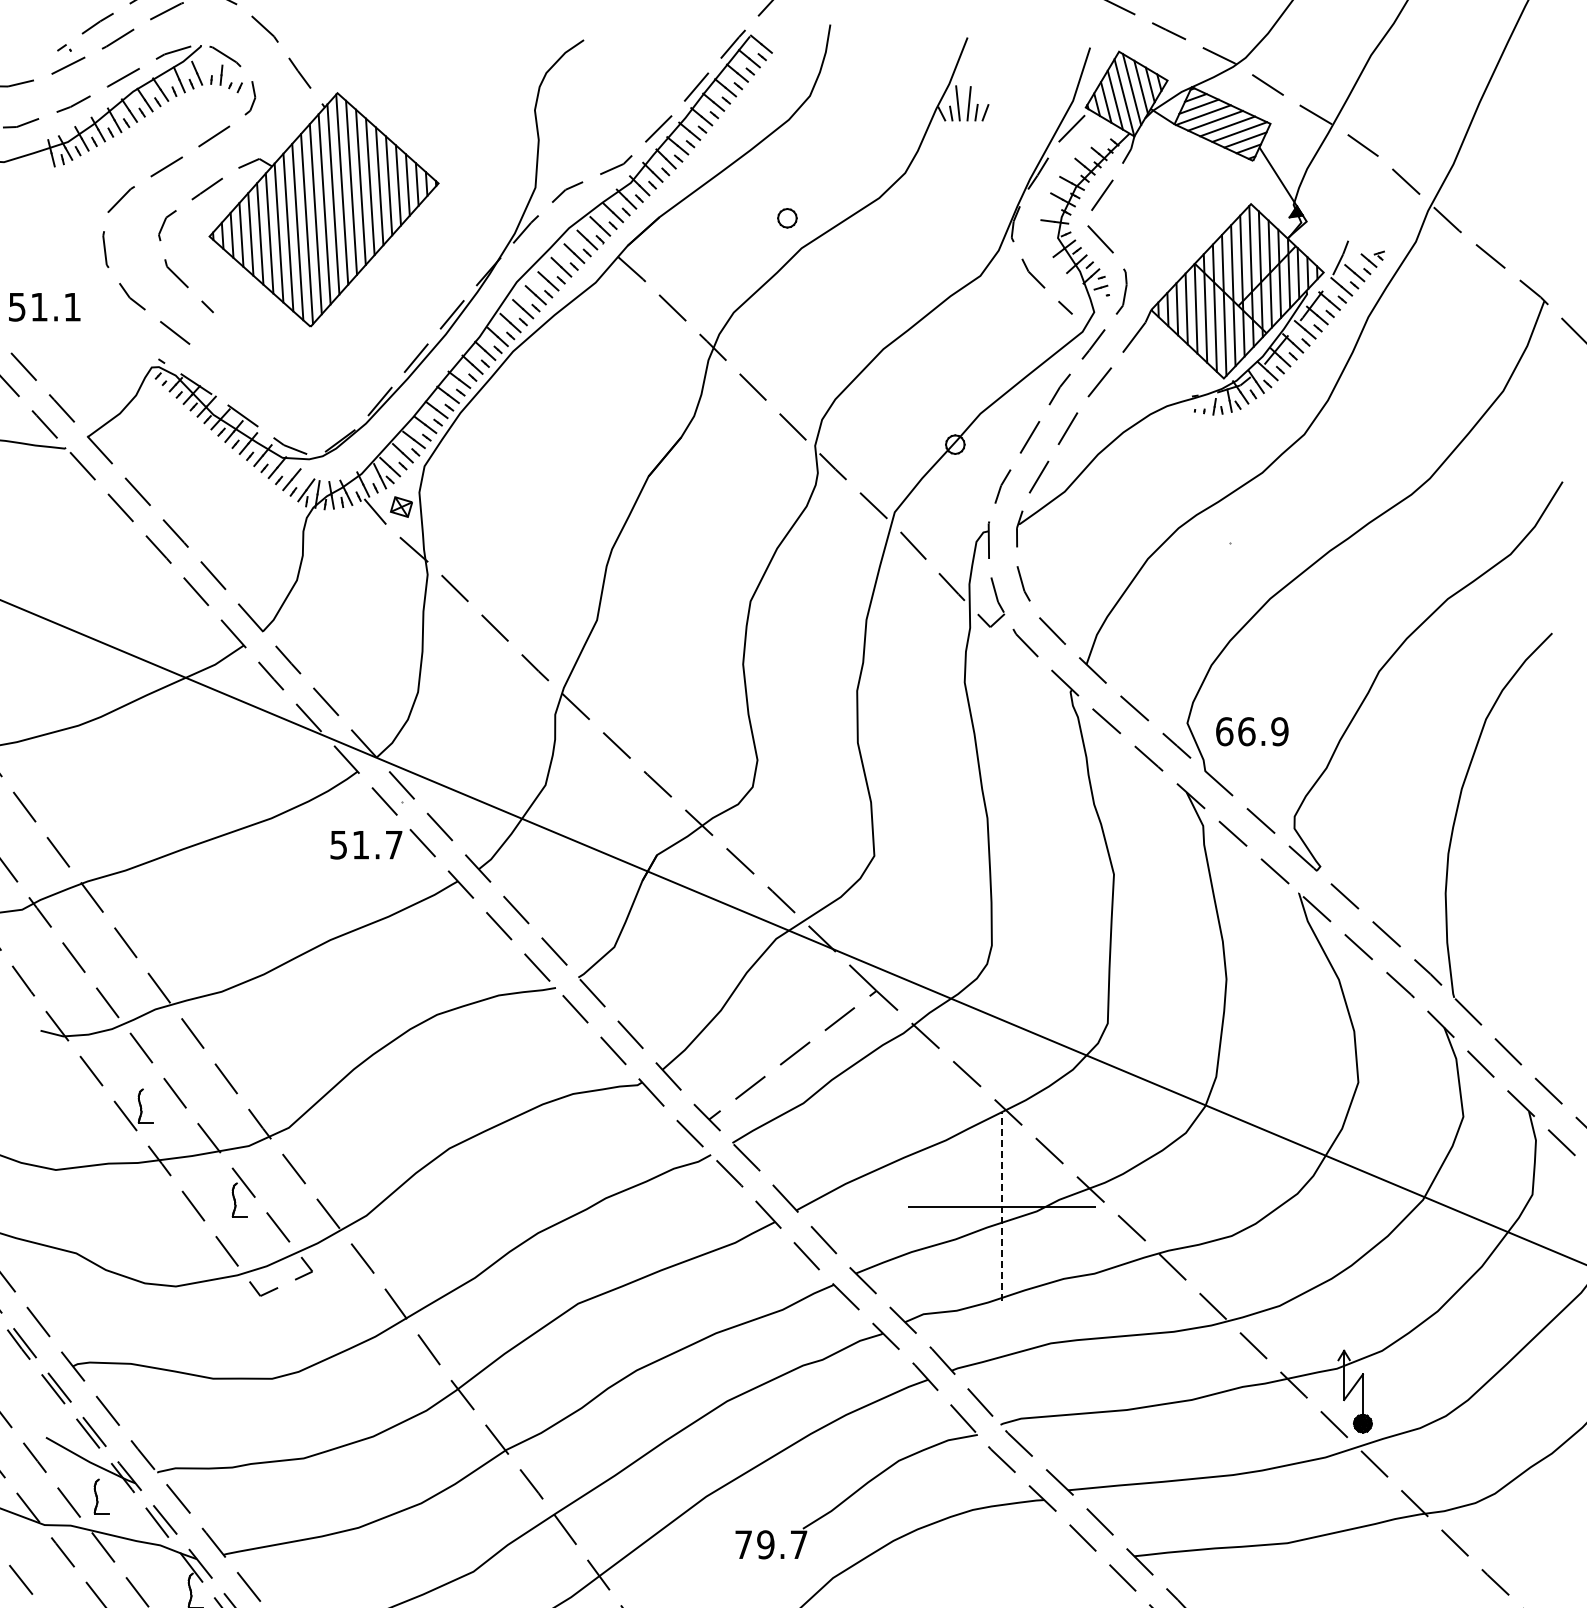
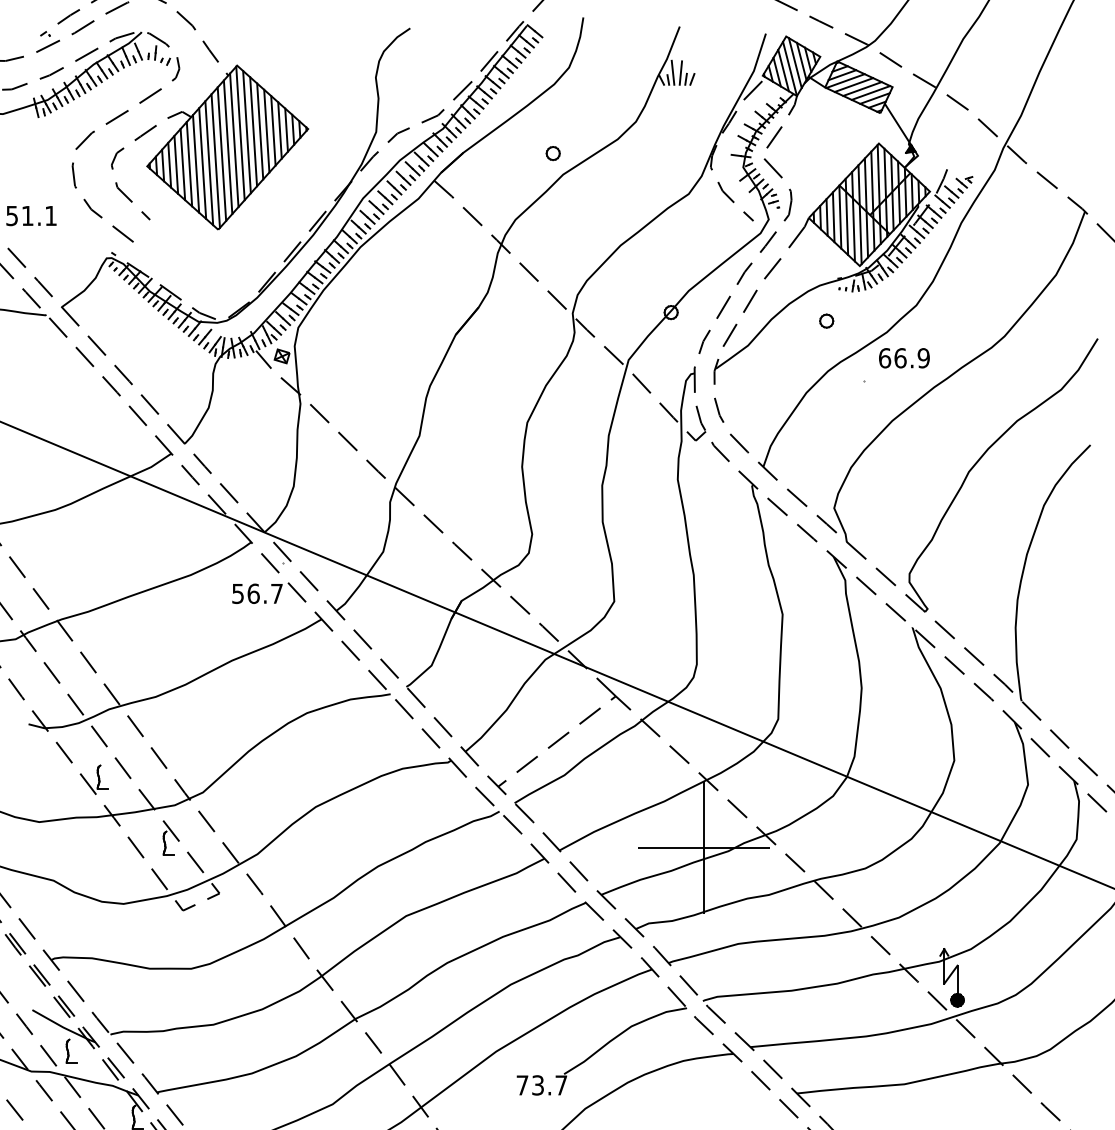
part: (1176, 456) -> (826, 320), added
text: (1252, 731) -> (904, 358), moved
text: (360, 844) -> (253, 593), 51.7 -> 56.7
line: (1002, 1206) -> (704, 847), dashed -> solid
text: (765, 1544) -> (537, 1085), 79.7 -> 73.7

